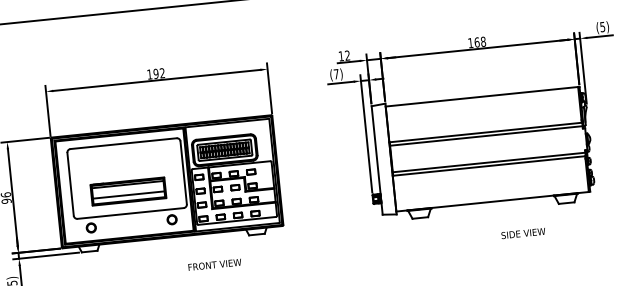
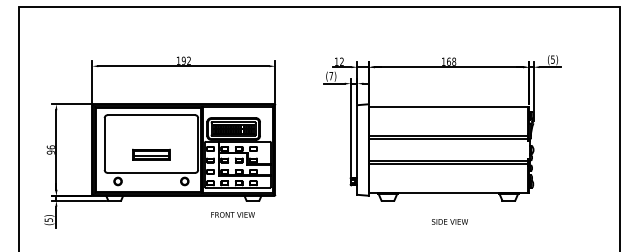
part: (128, 191) -> (151, 154), size x0.6
text: (522, 233) -> (449, 221), moved
text: (214, 264) -> (232, 214), moved

